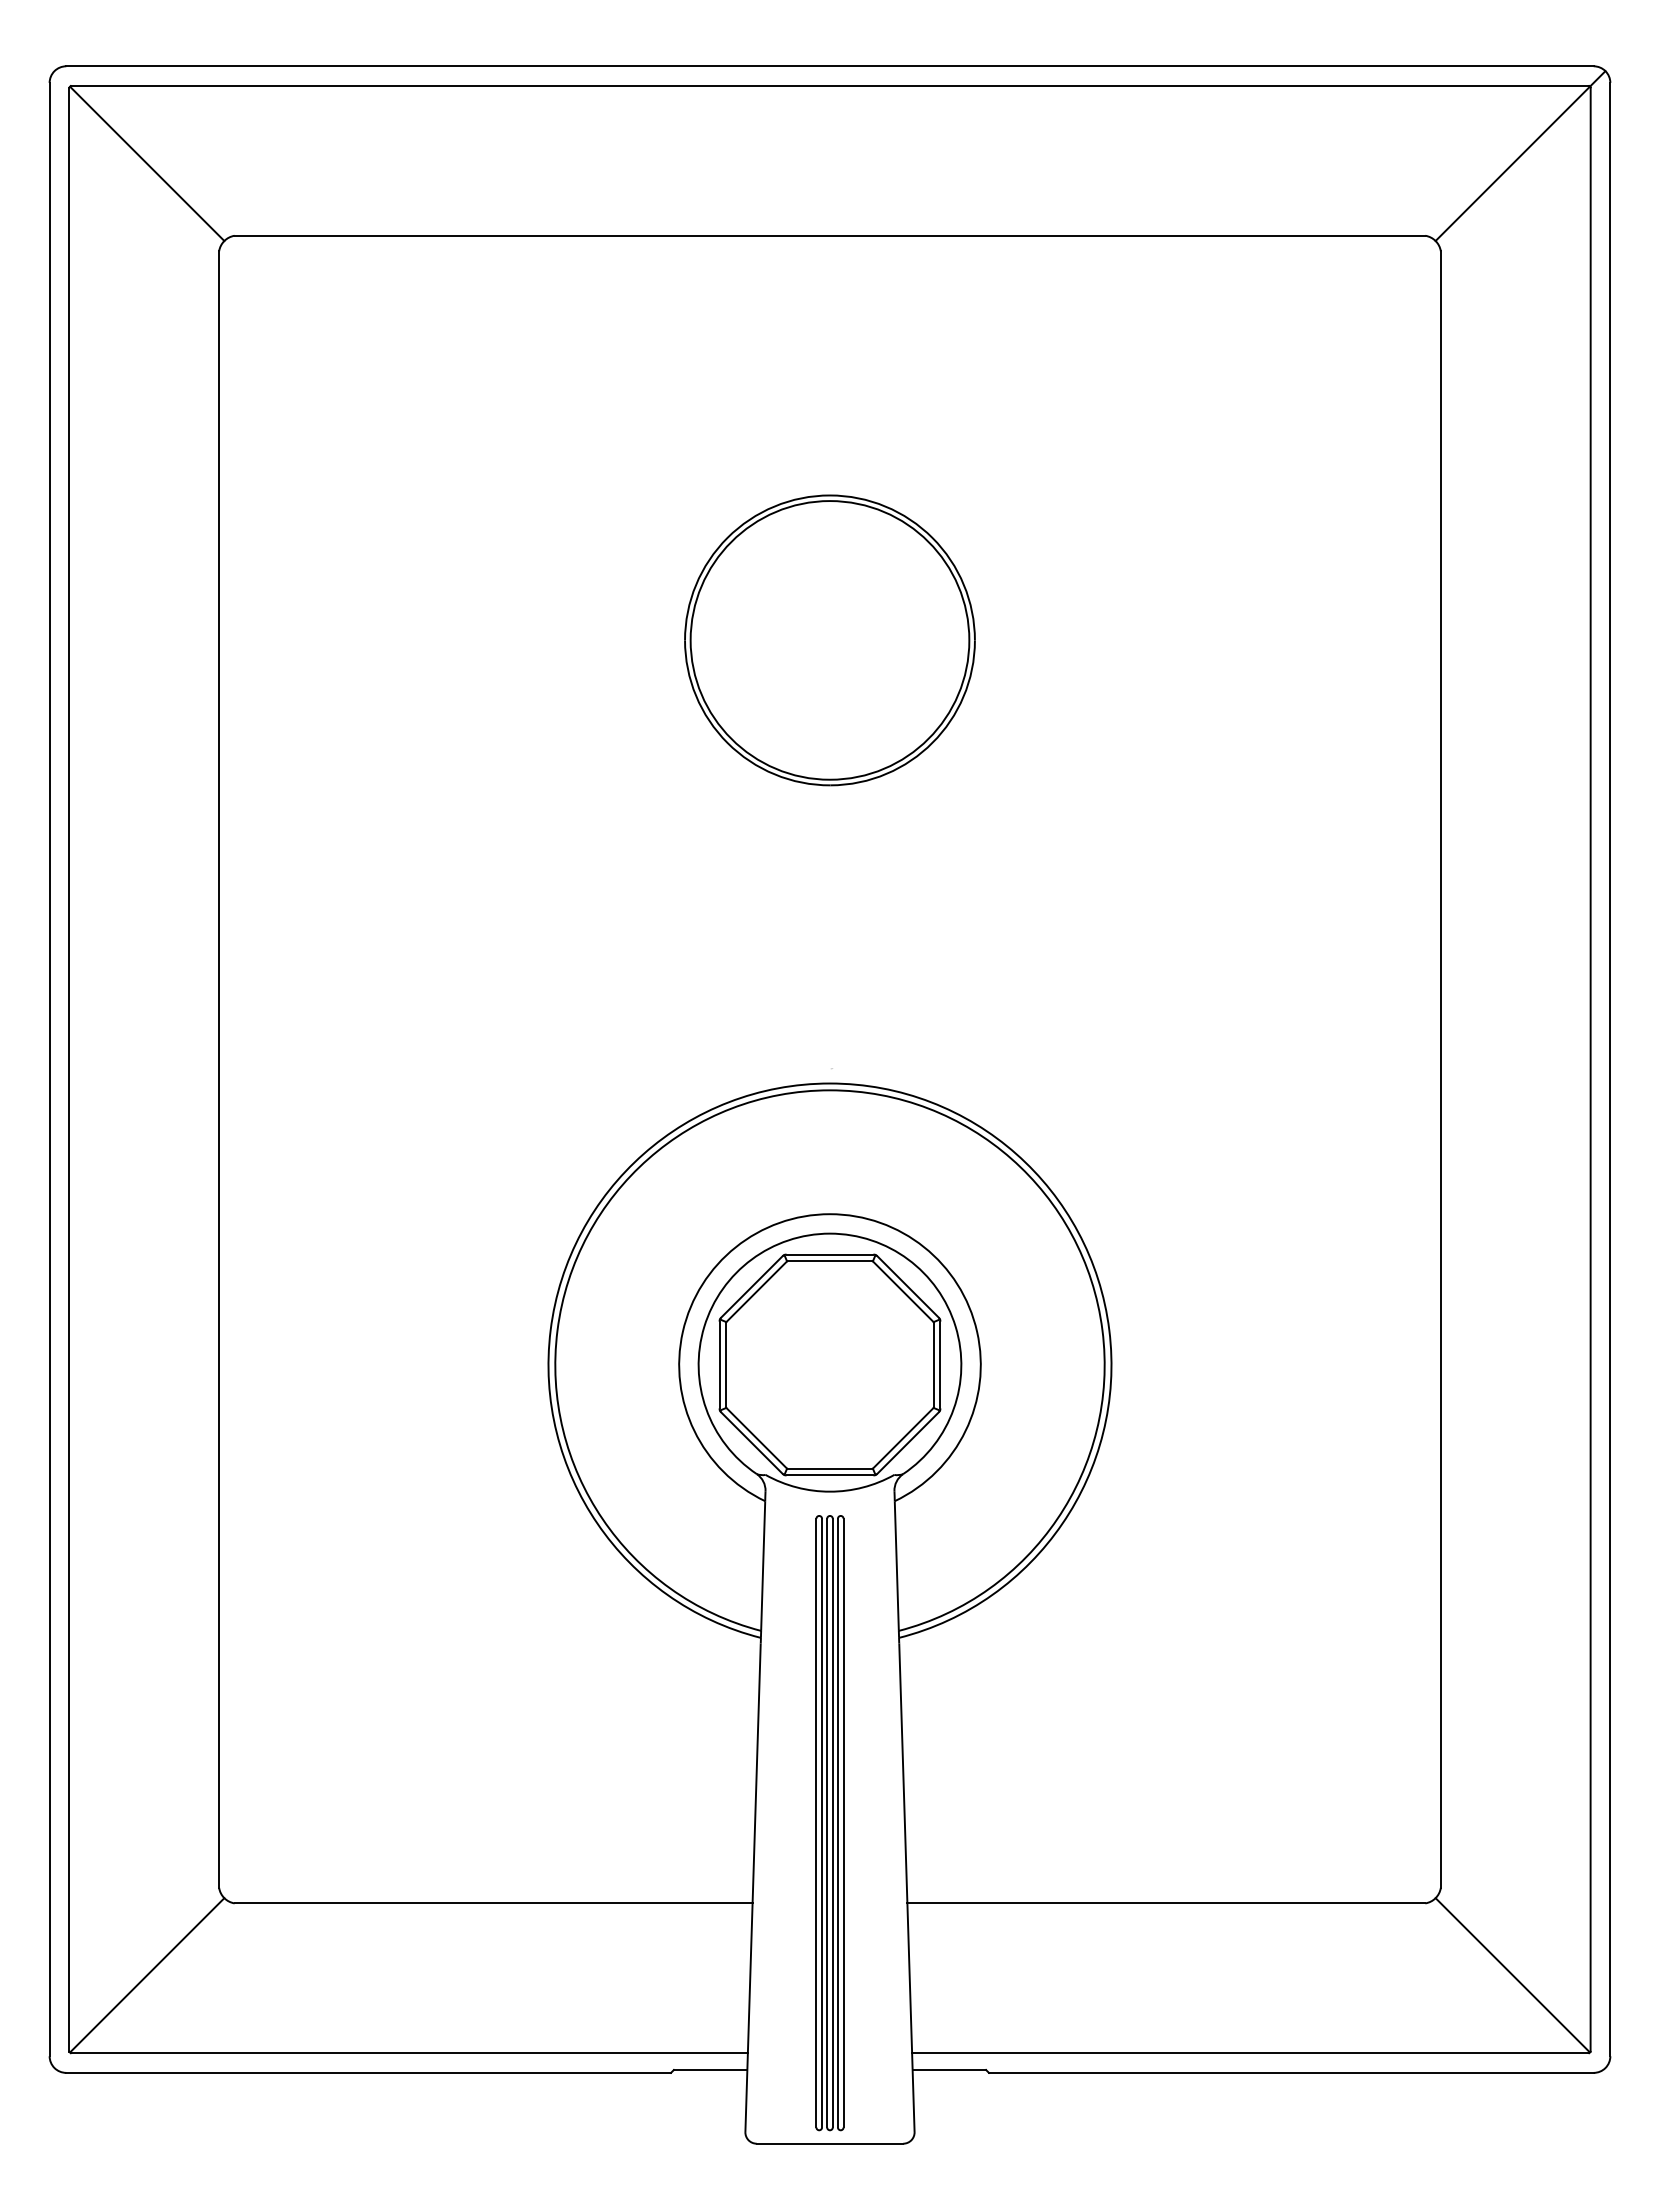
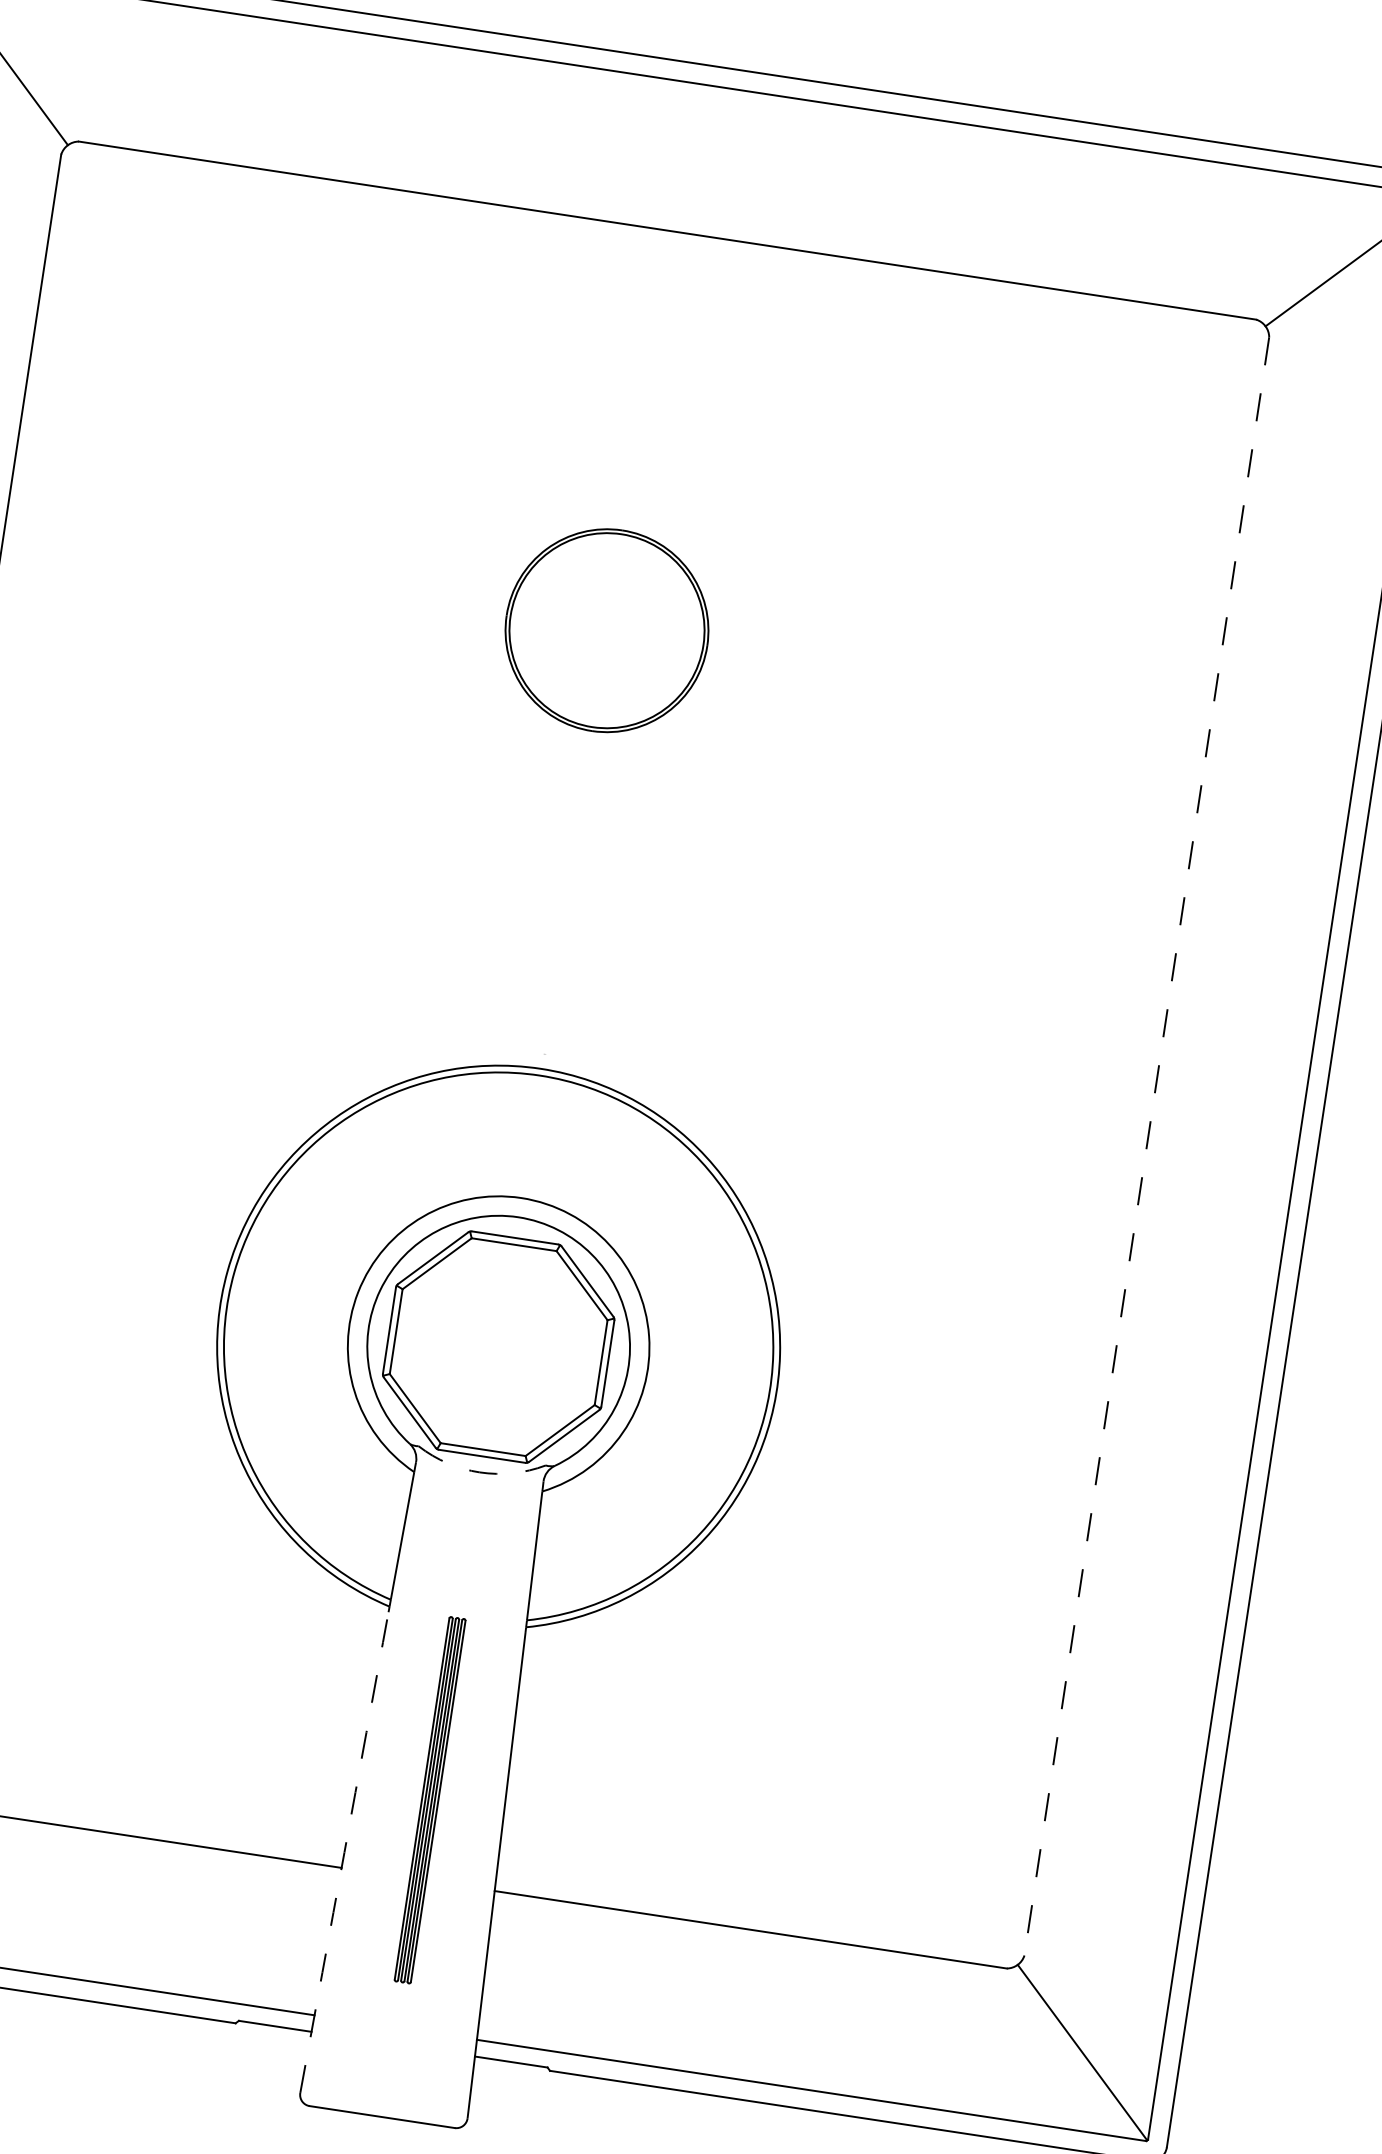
part: (829, 640) -> (606, 630), size x0.7
line: (1440, 1070) -> (1146, 1147), solid -> dashed
arc: (830, 1491) -> (480, 1472), solid -> dashed
part: (829, 1823) -> (429, 1800), size x0.6
arc: (753, 1887) -> (344, 1852), solid -> dashed

